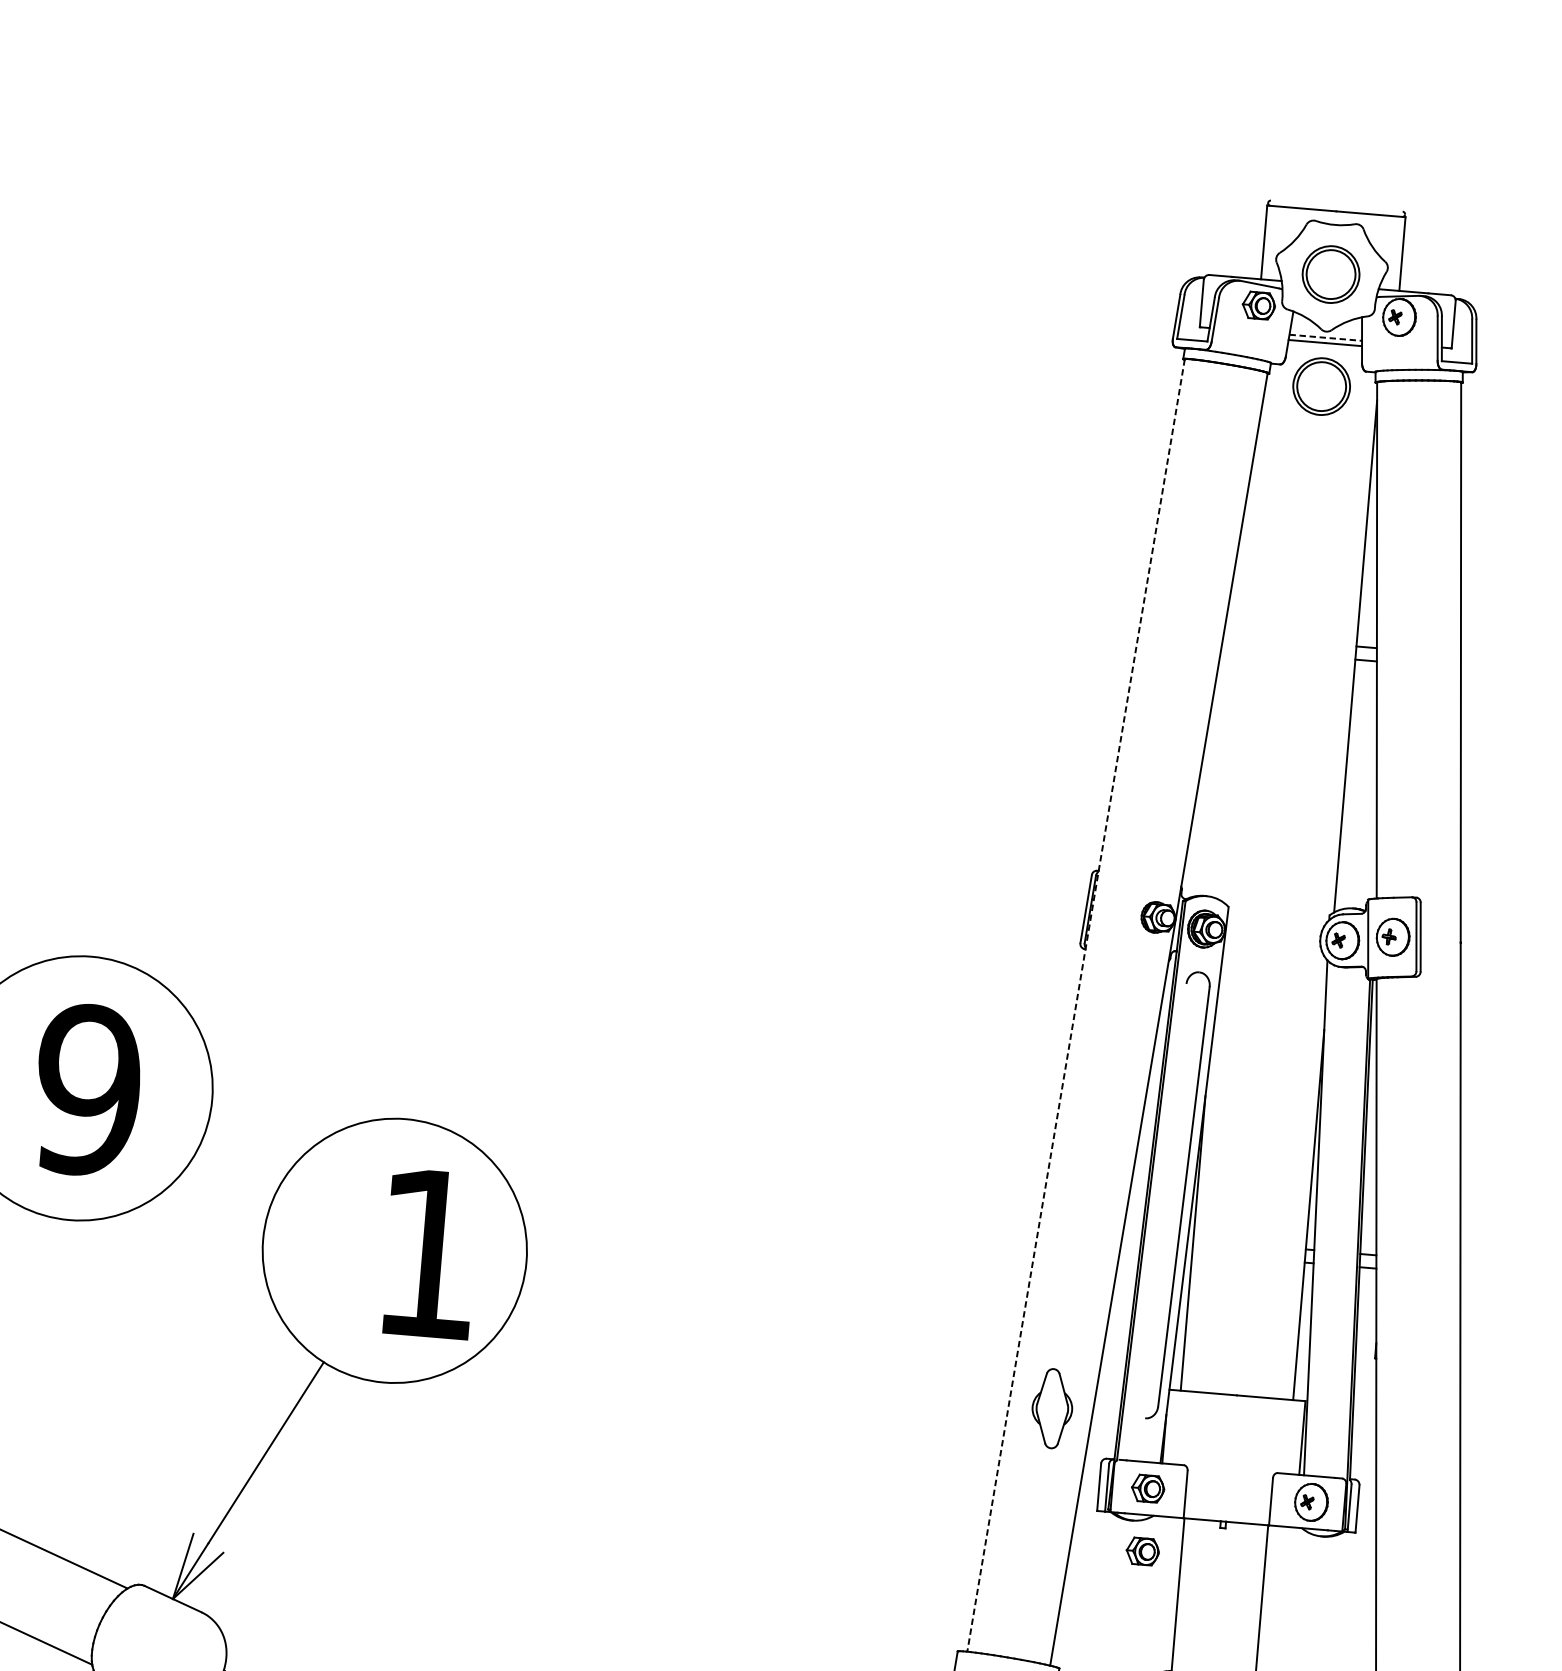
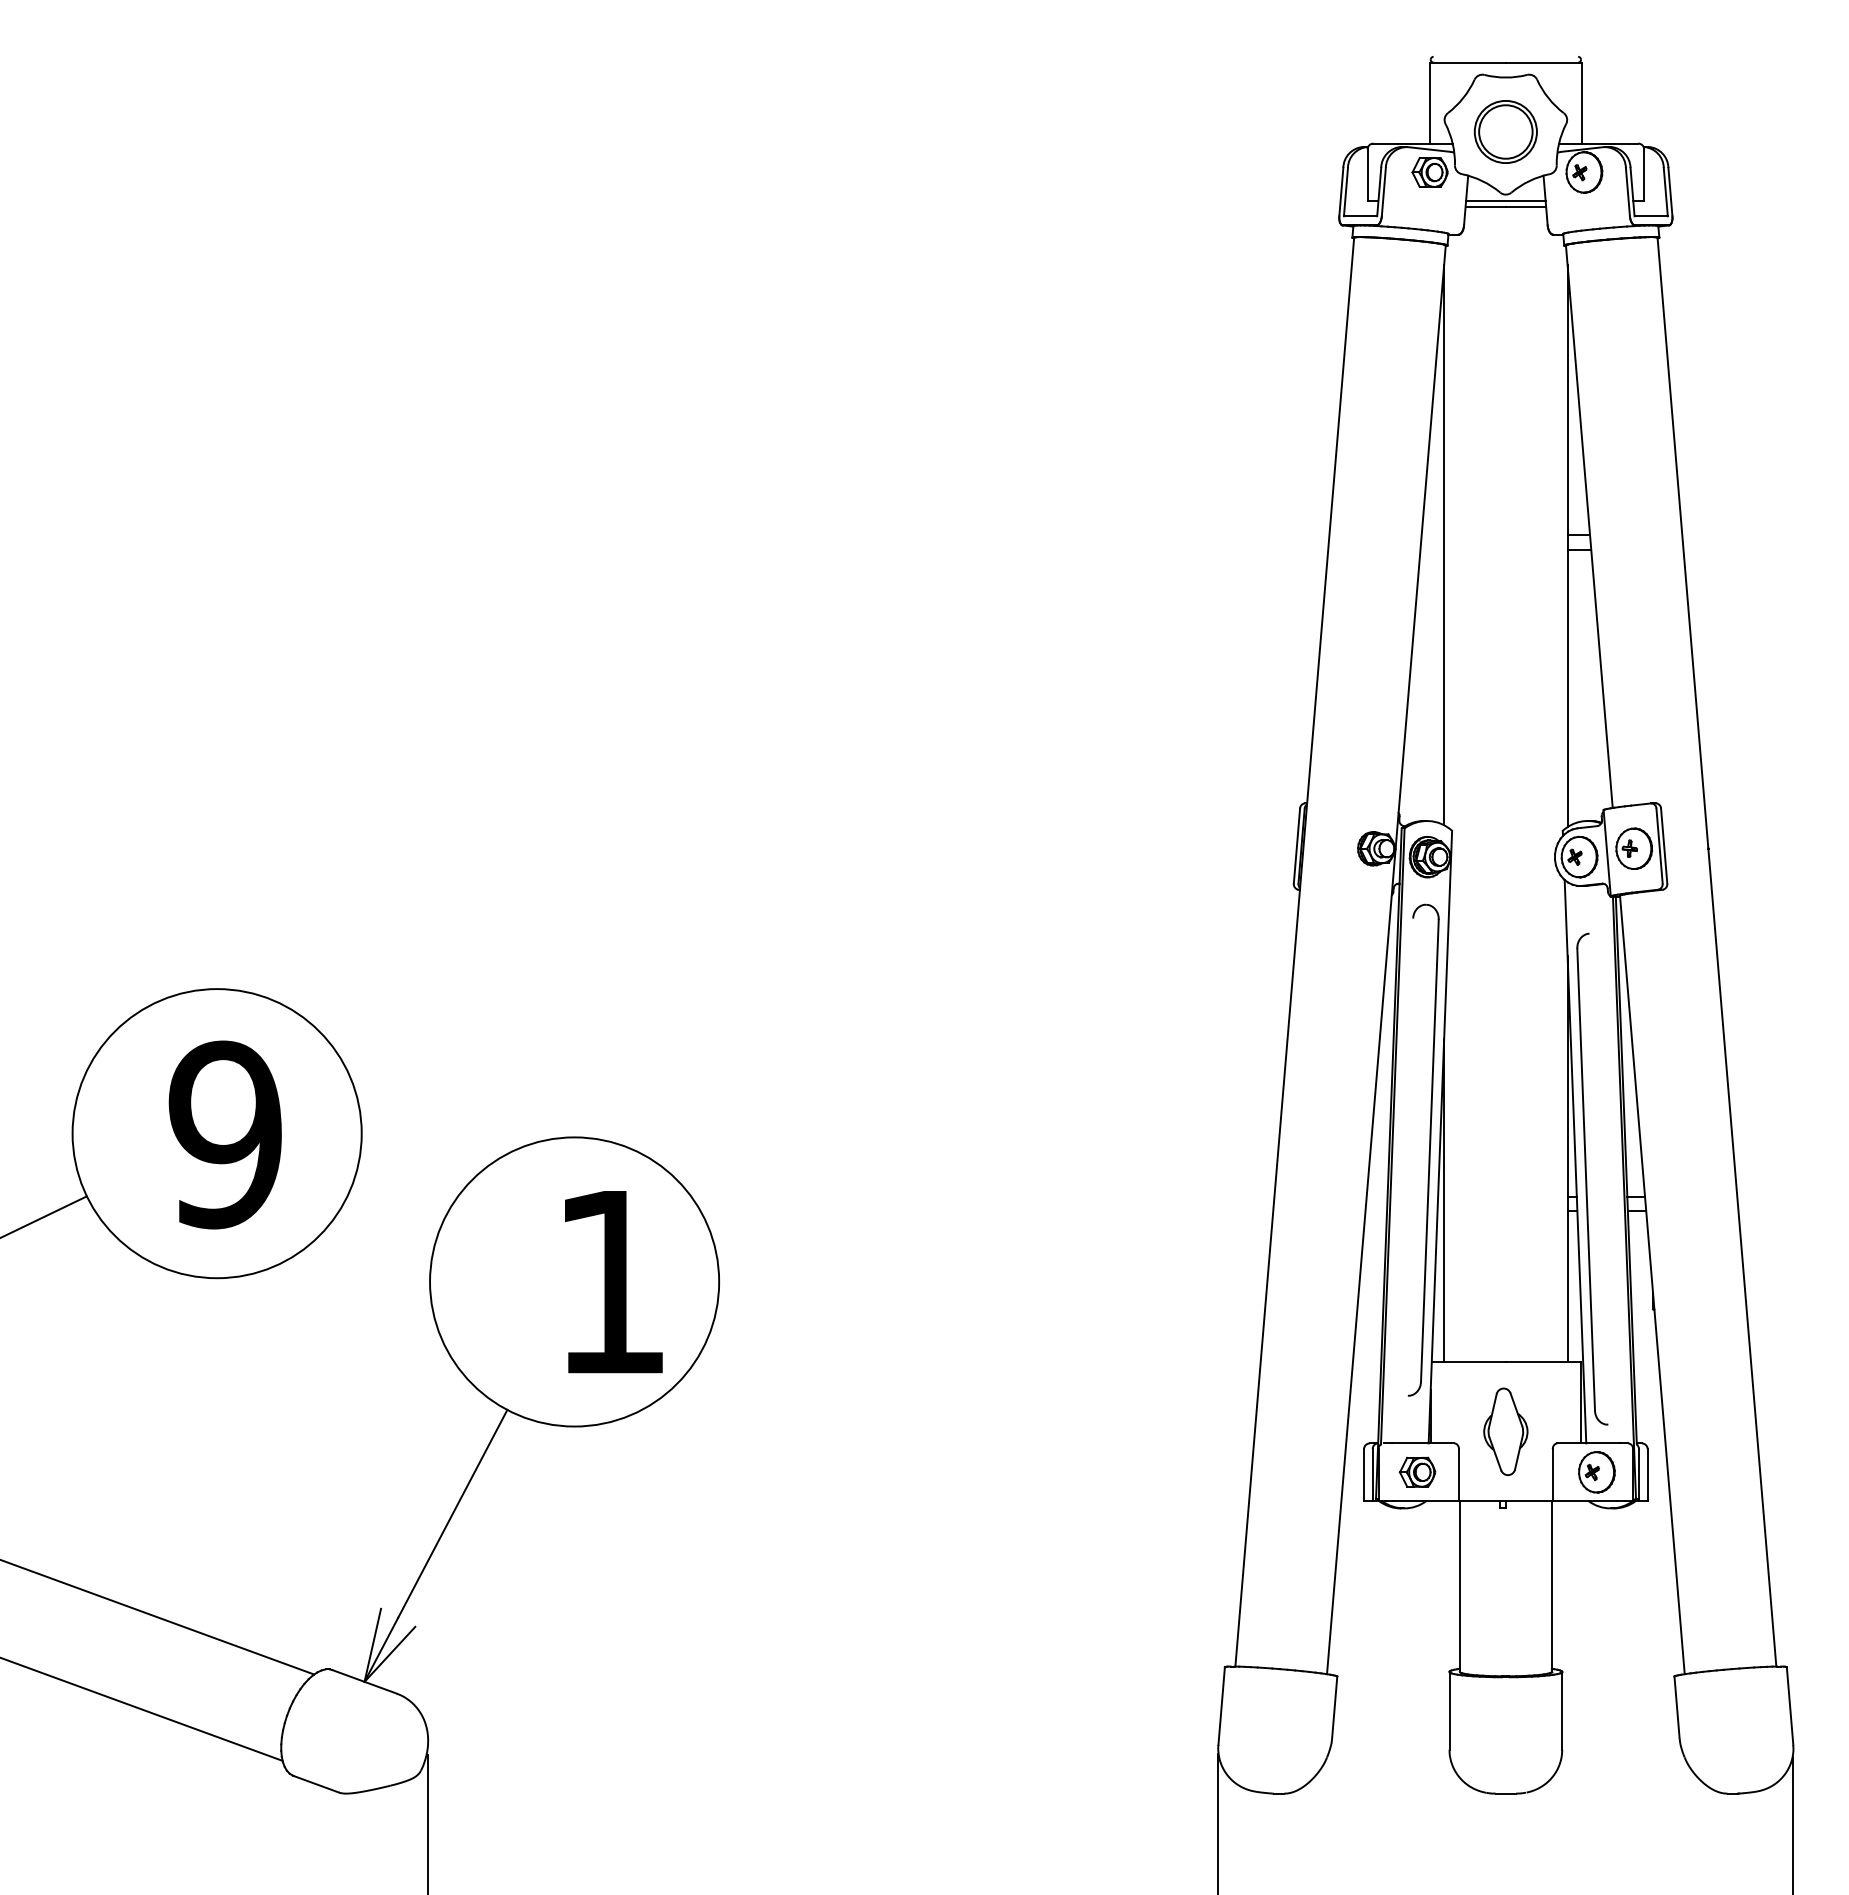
line: (1325, 337) -> (1505, 201), dashed -> solid
part: (1321, 386) -> (1505, 254), removed
line: (1243, 646) -> (1444, 545), added
line: (1075, 1005) -> (1294, 952), dashed -> solid
part: (1329, 1234) -> (1592, 1178), added
part: (1052, 1408) -> (1505, 1431), moved
part: (1142, 1550) -> (1417, 1540), removed

